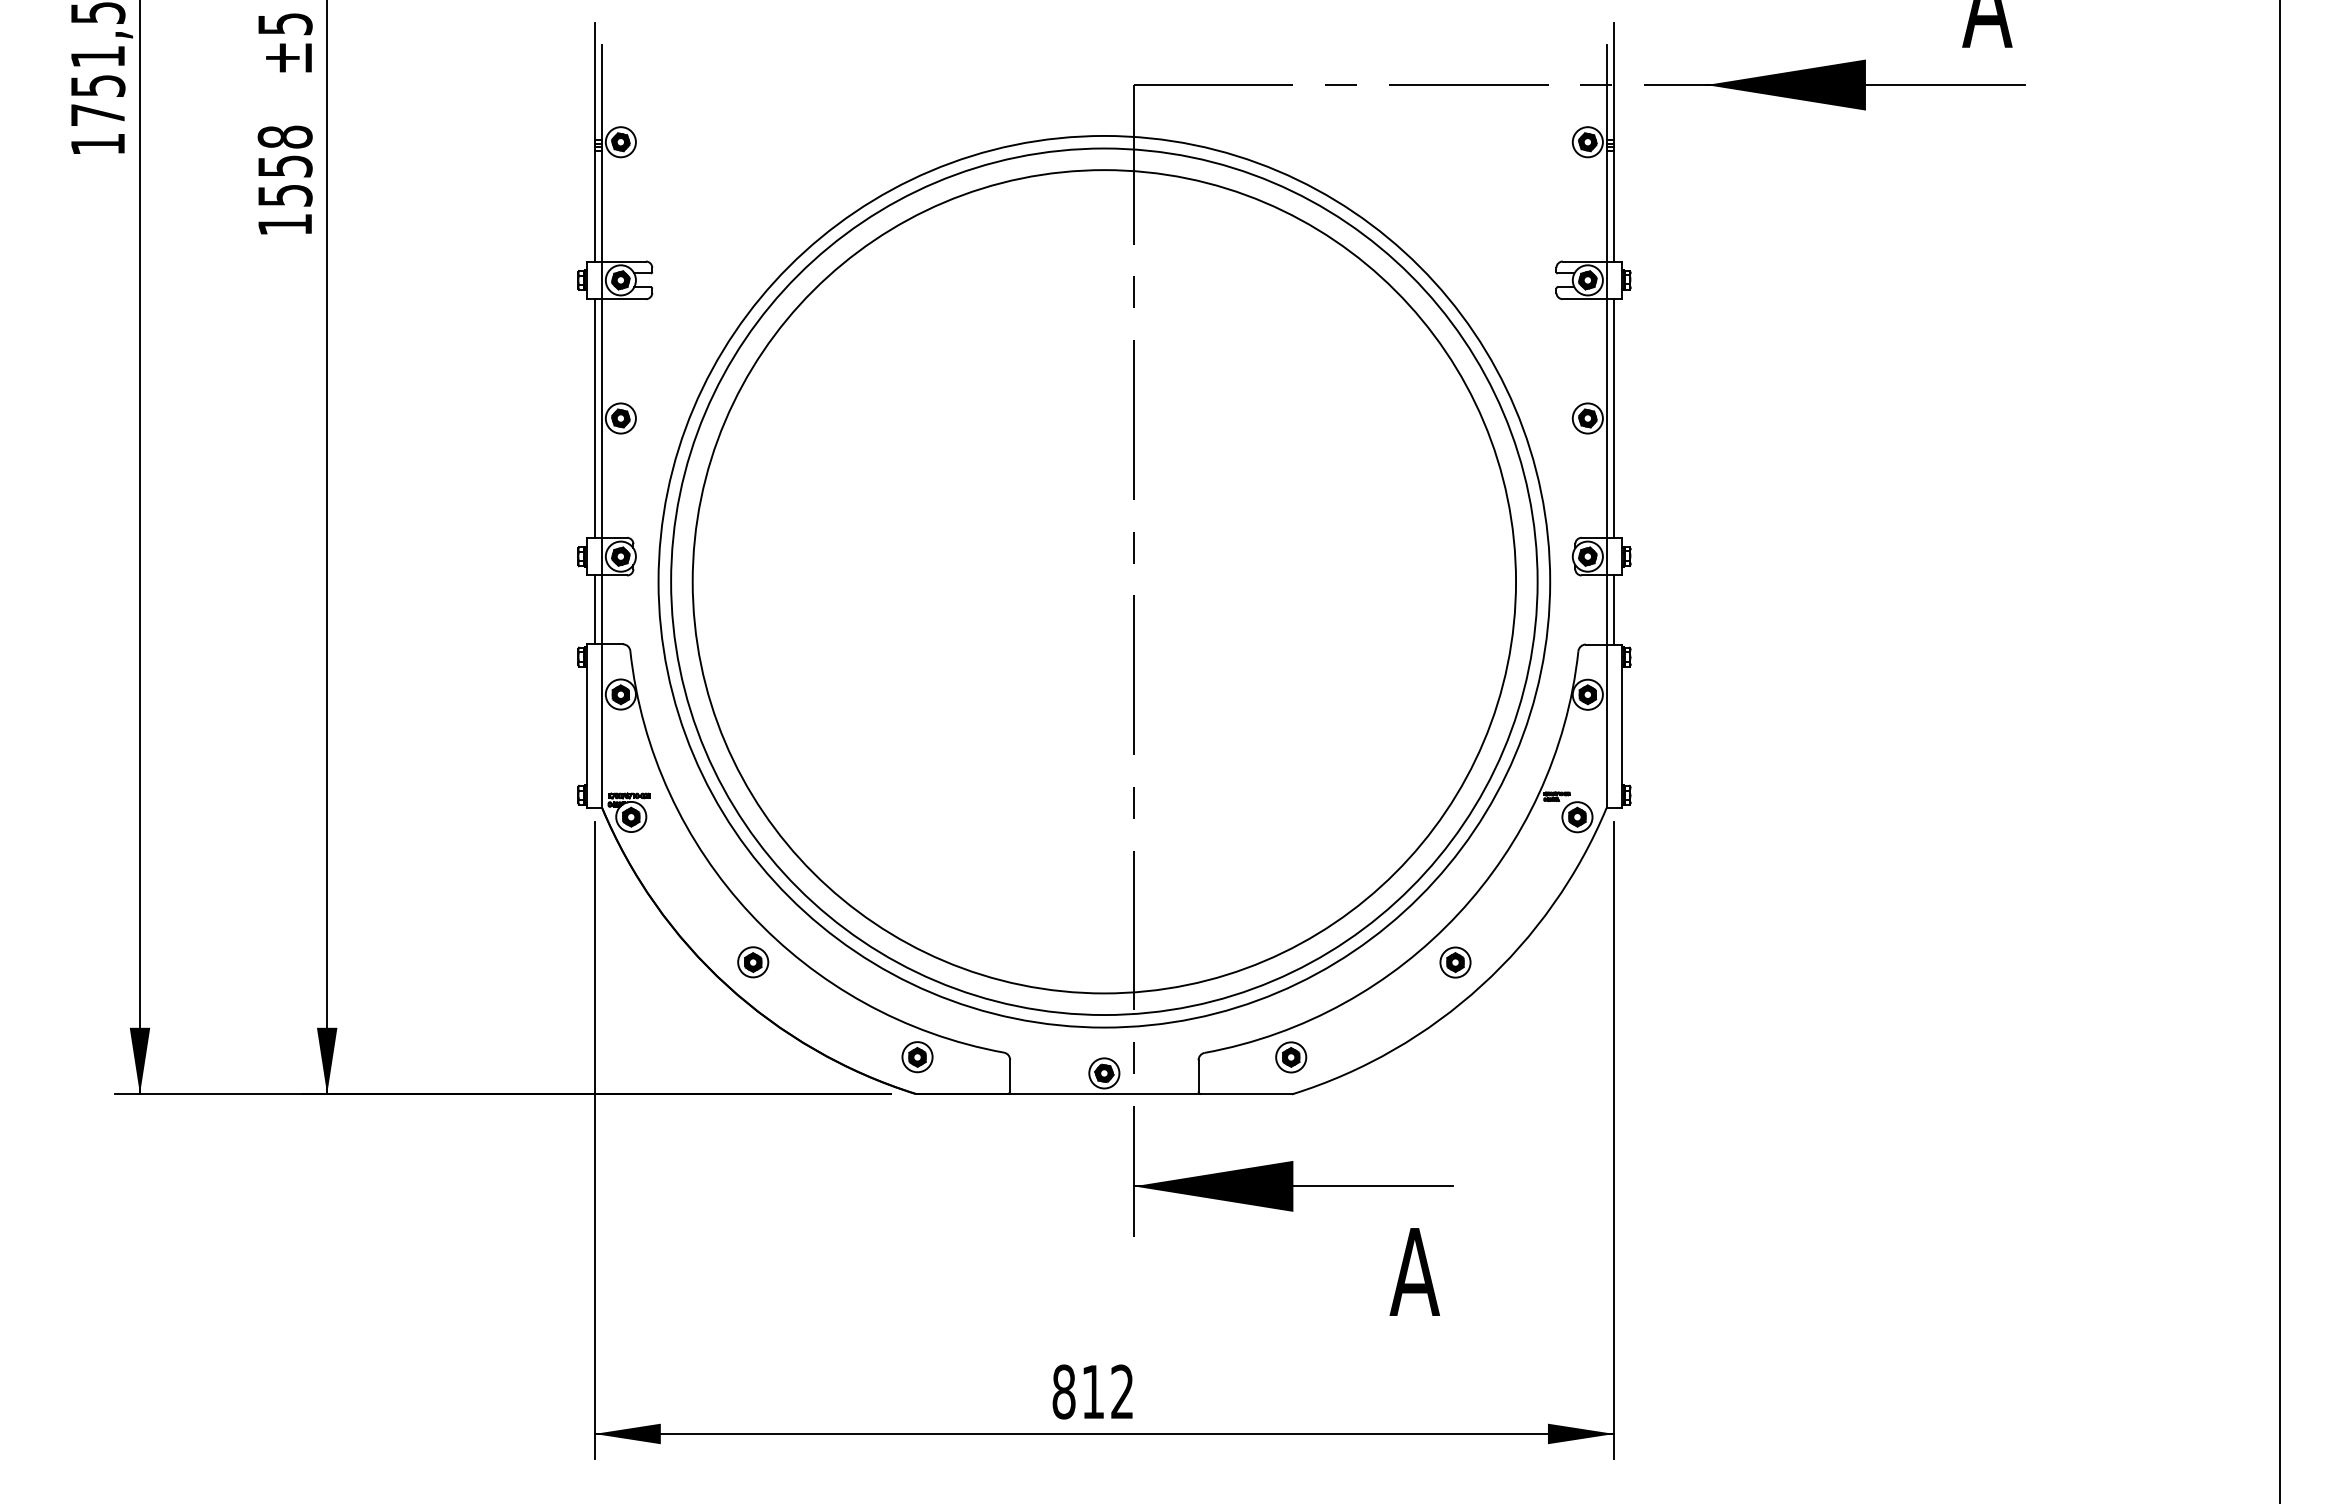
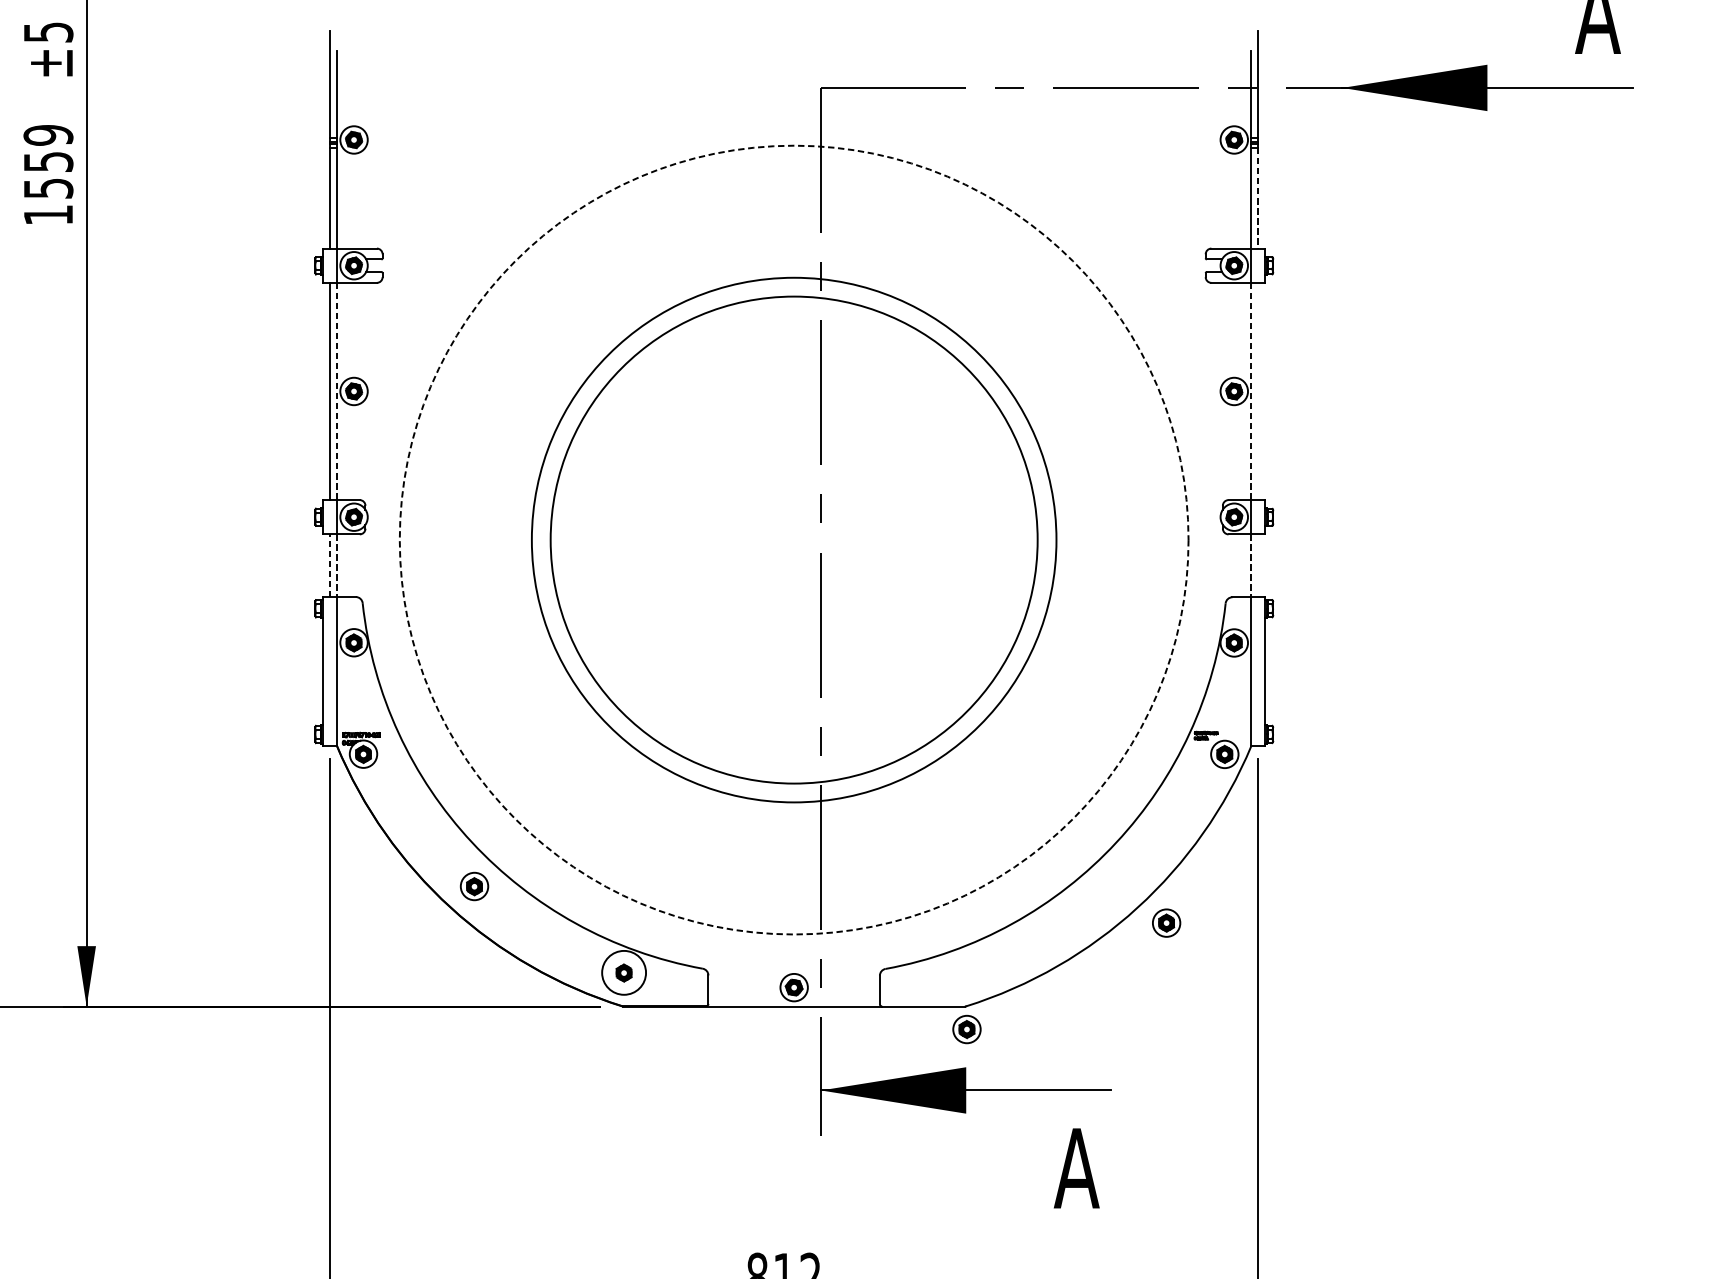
text: (284, 136) -> (47, 134), 1558 -> 1559
line: (1614, 206) -> (1258, 198), solid -> dashed
line: (1614, 418) -> (1258, 391), removed
line: (602, 419) -> (337, 392), solid -> dashed
line: (1606, 419) -> (1251, 392), solid -> dashed
circle: (1104, 581) -> (794, 539), size x0.6
circle: (1104, 581) -> (794, 539), size x0.7
circle: (1104, 581) -> (794, 539), solid -> dashed
line: (594, 609) -> (330, 565), solid -> dashed
line: (1614, 609) -> (1258, 565), removed
line: (602, 610) -> (337, 566), solid -> dashed
line: (1606, 610) -> (1251, 566), solid -> dashed
part: (1455, 962) -> (1166, 923), moved
circle: (917, 1057) -> (624, 973), size x1.6
part: (1291, 1057) -> (967, 1029), moved

